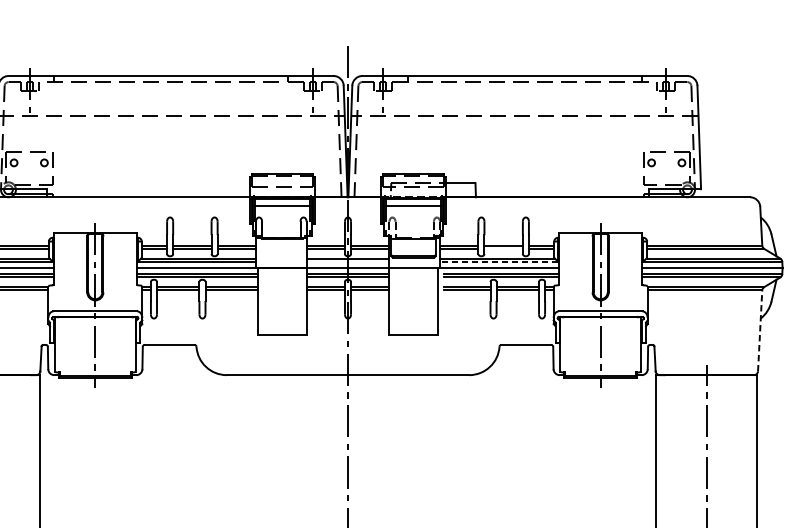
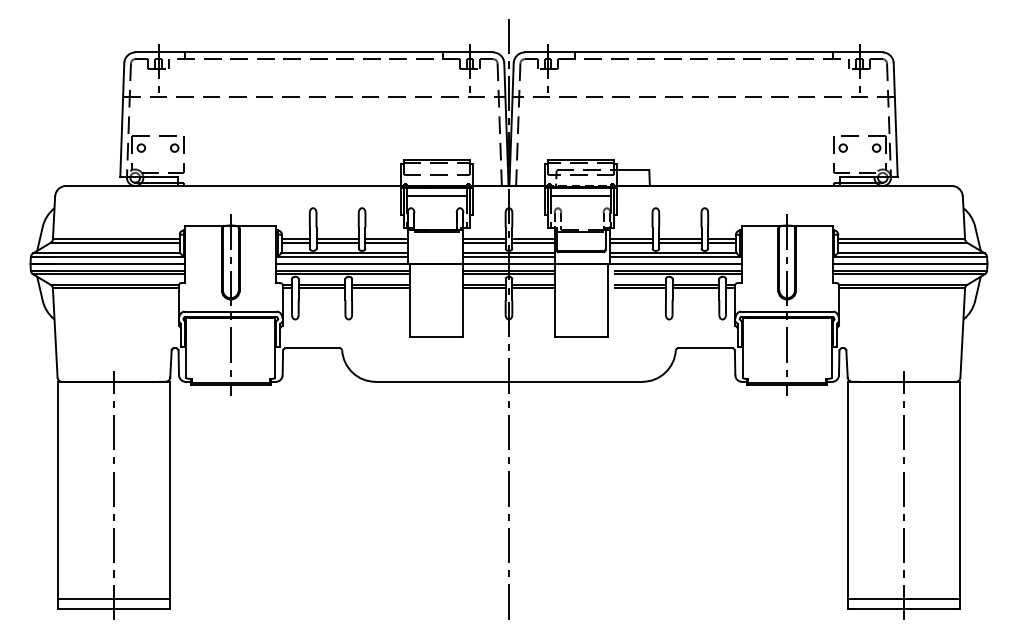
line: (503, 248) -> (680, 242), added
line: (347, 262) -> (508, 257), added
line: (498, 262) -> (674, 257), dashed -> solid
line: (759, 331) -> (962, 333), dashed -> solid

